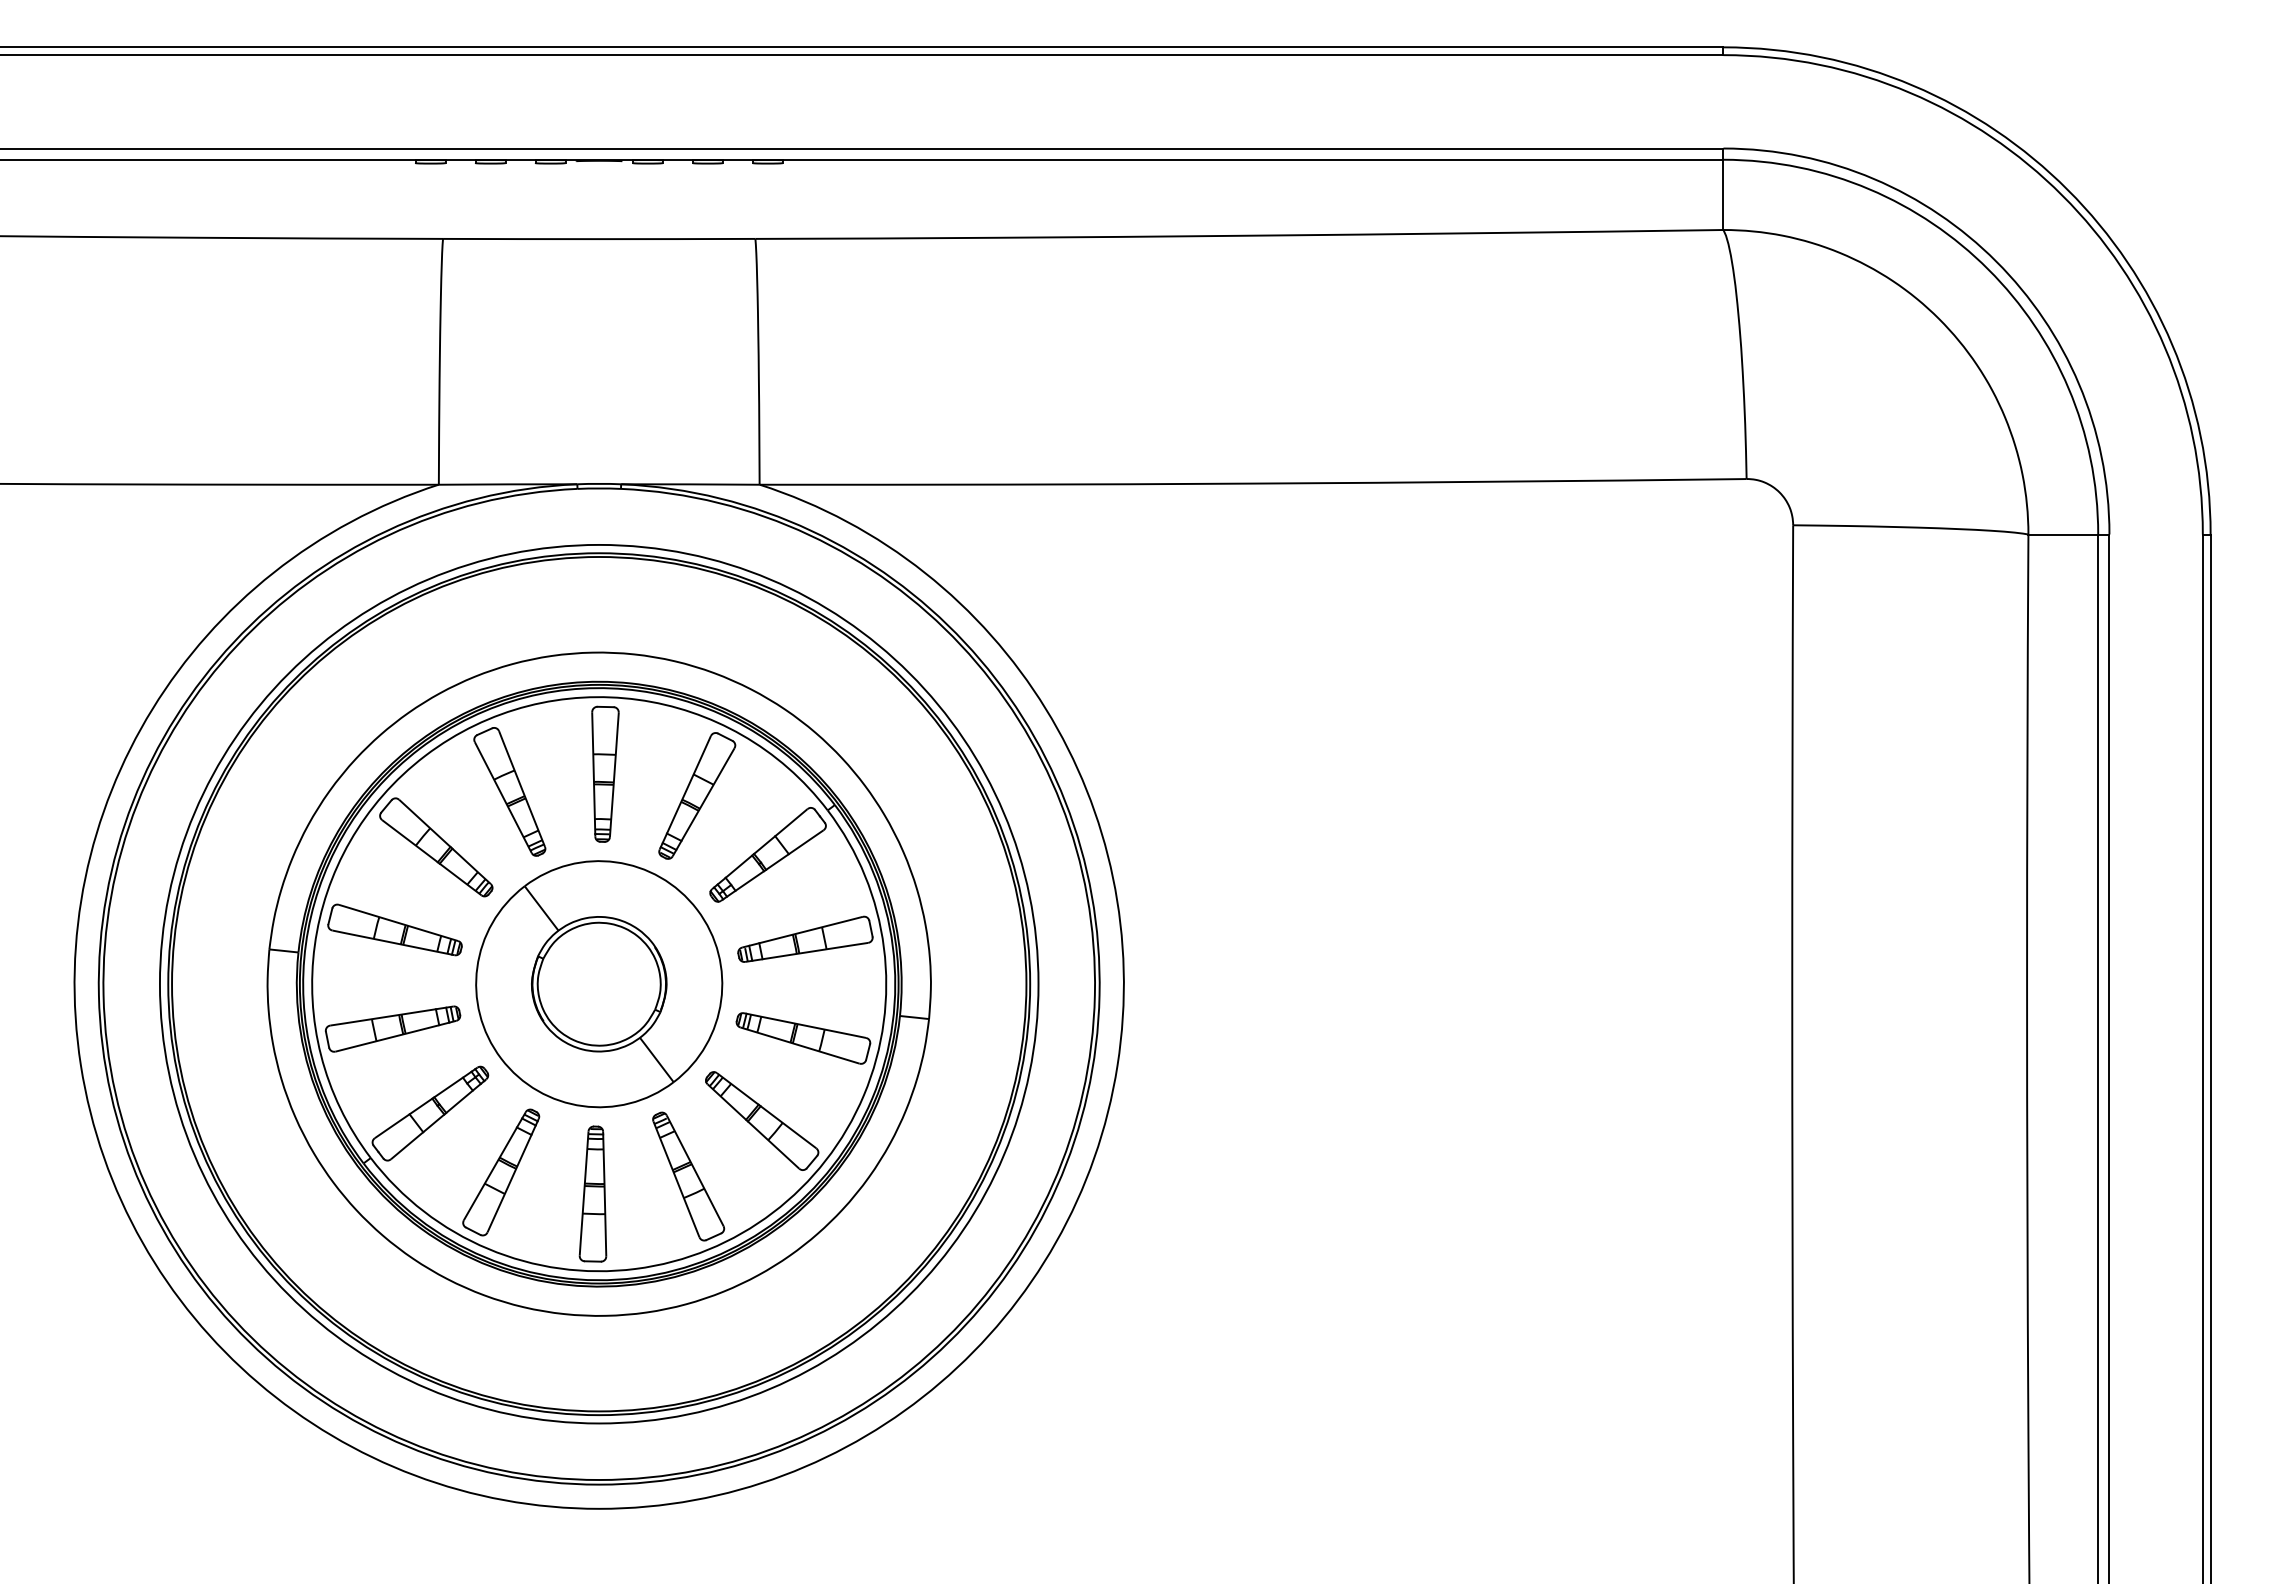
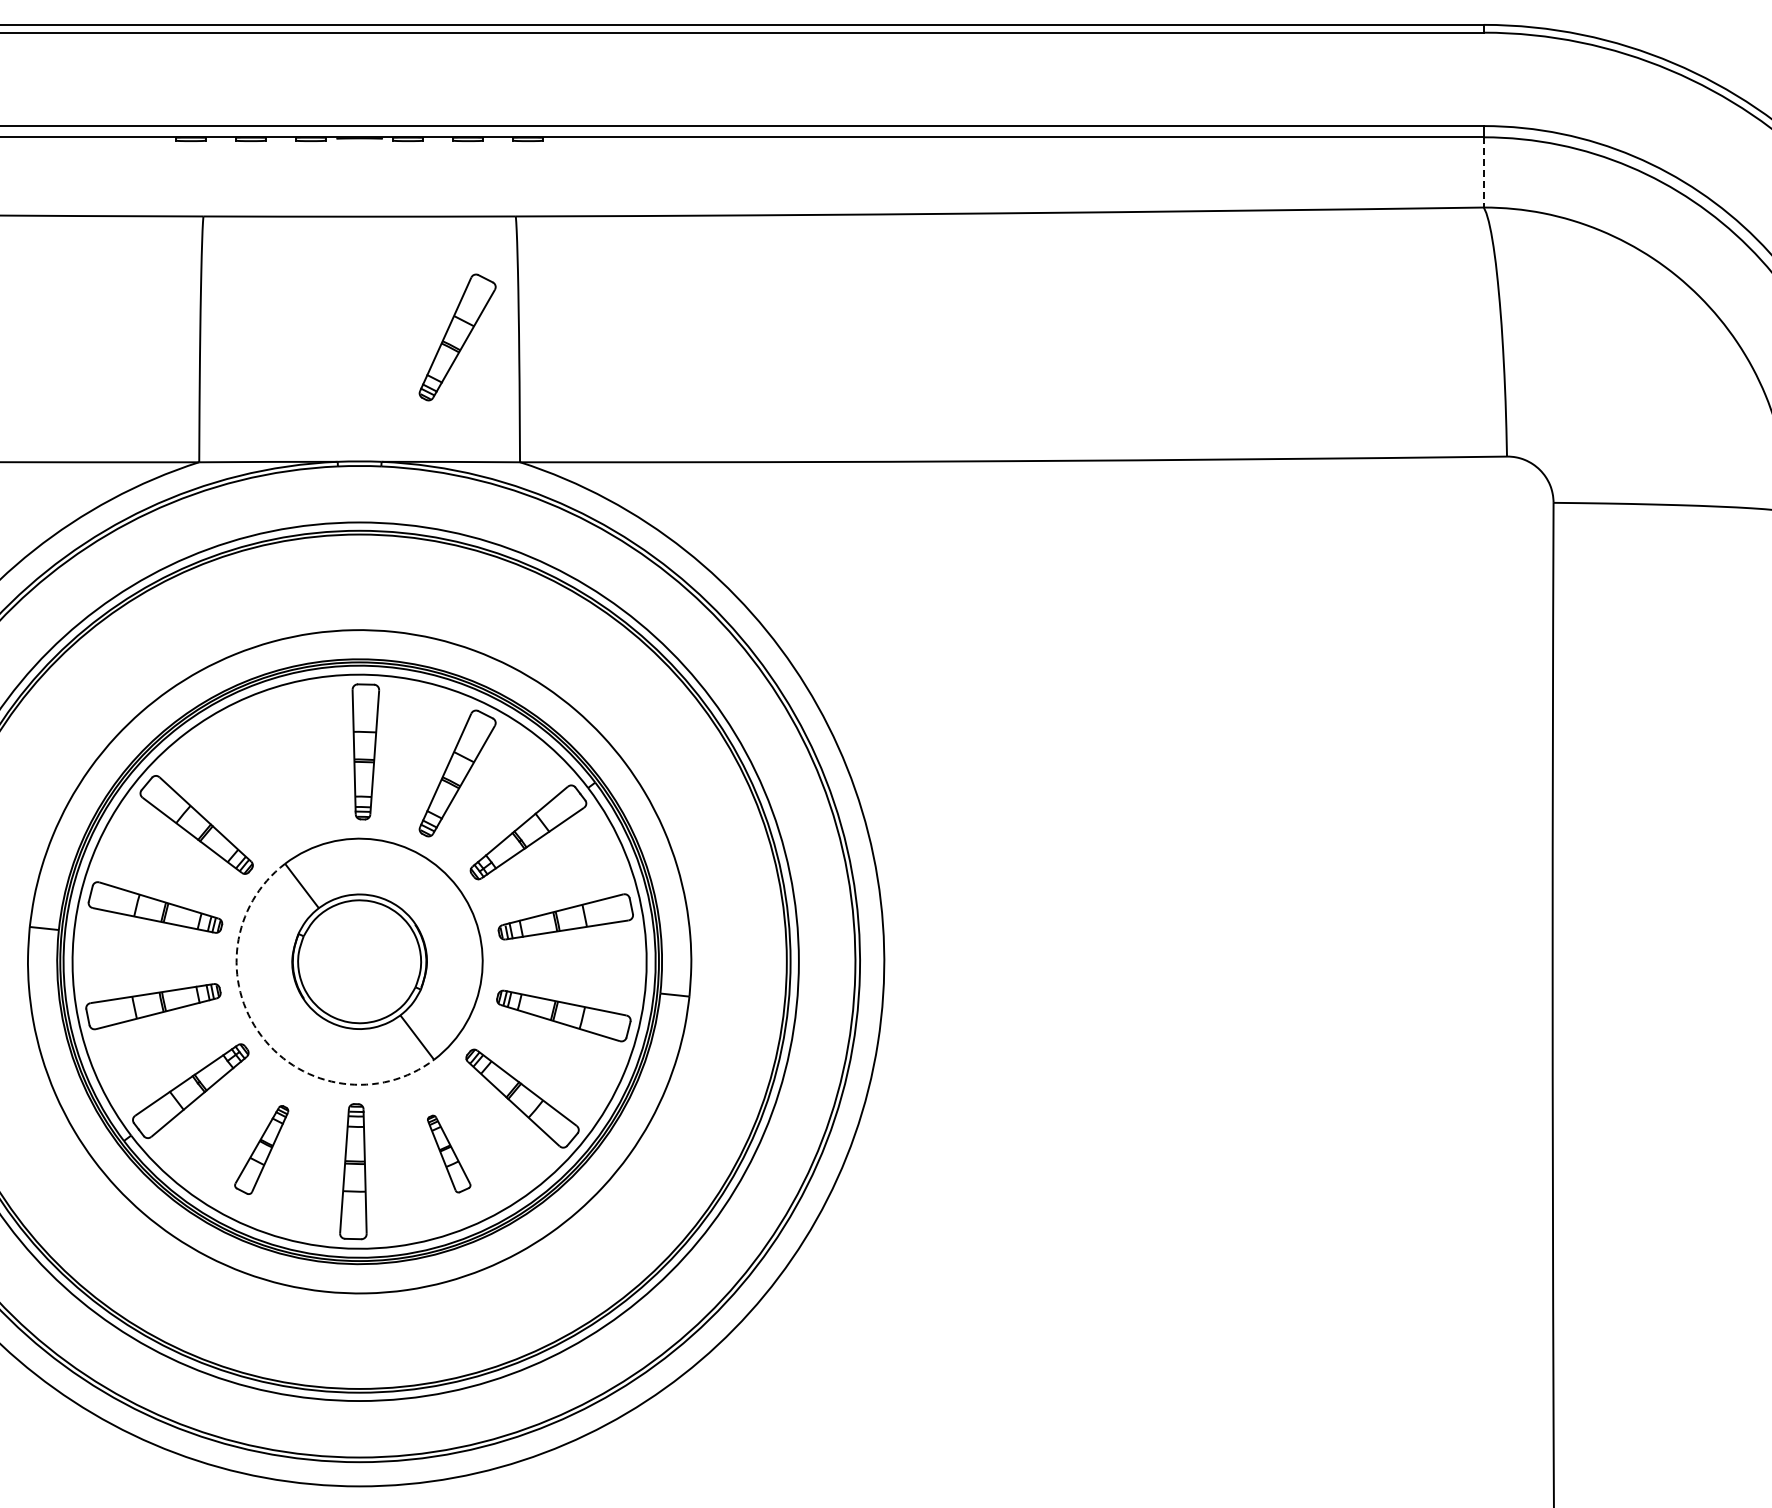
line: (1723, 195) -> (1483, 173), solid -> dashed
part: (697, 359) -> (457, 337), added
part: (509, 791) -> (269, 769), removed
arc: (501, 1058) -> (261, 1036), solid -> dashed
part: (501, 1172) -> (261, 1150), size x0.7
part: (688, 1176) -> (448, 1154), size x0.6

